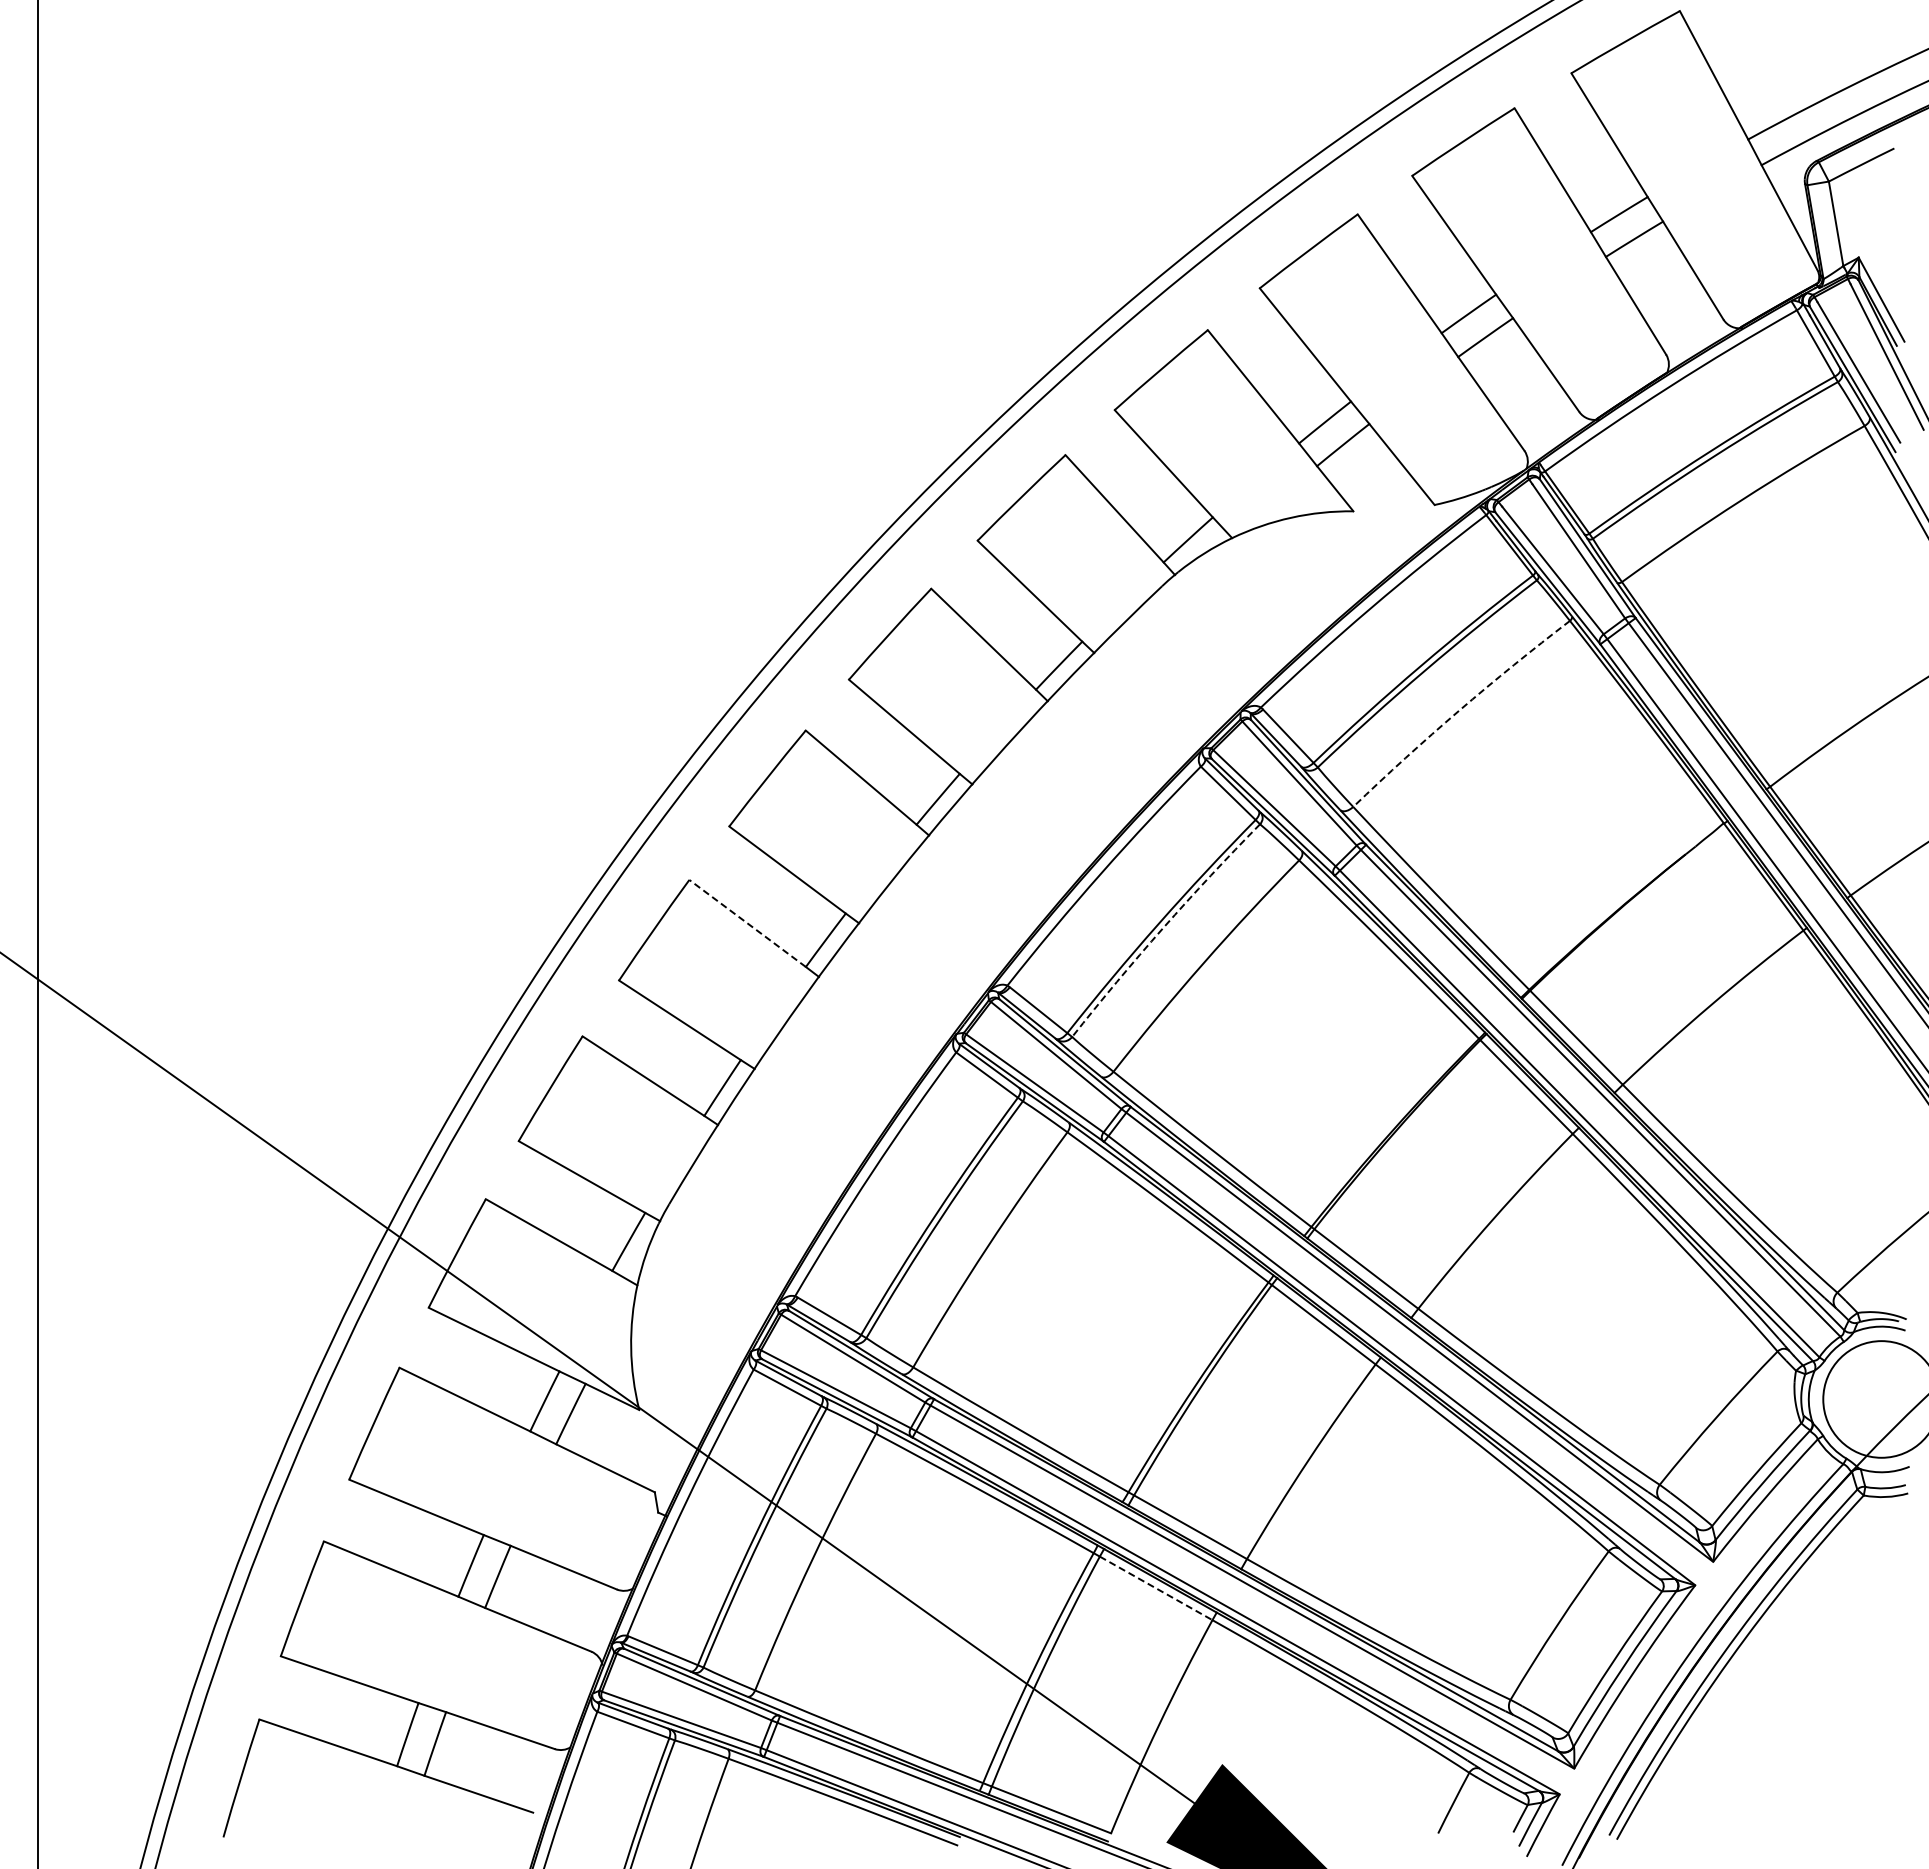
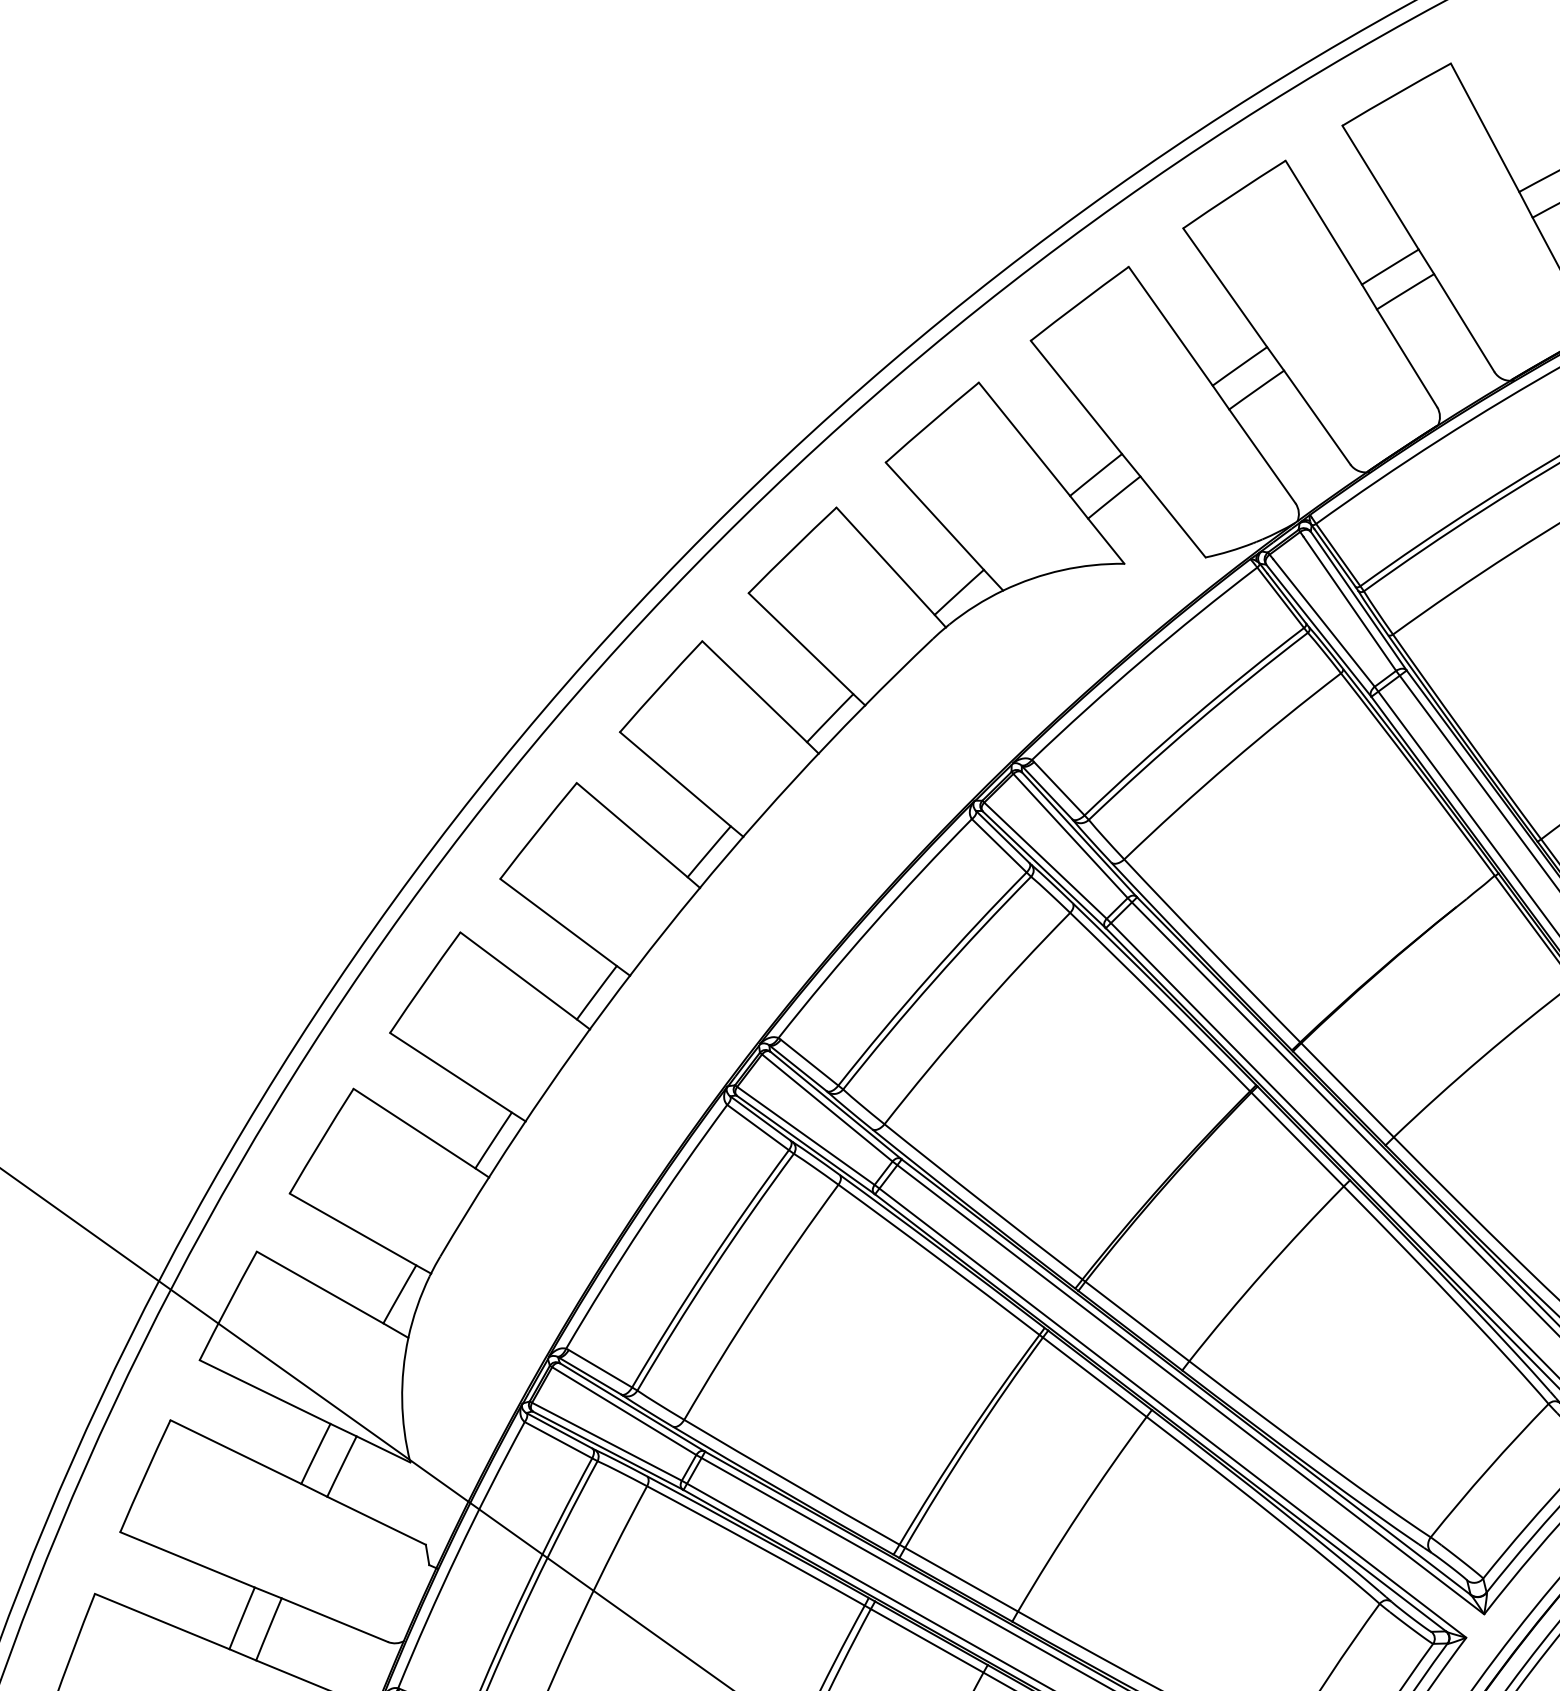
arc: (1459, 710) -> (1230, 762), dashed -> solid
line: (747, 923) -> (518, 975), dashed -> solid
arc: (1163, 928) -> (934, 980), dashed -> solid
line: (1156, 1588) -> (927, 1640), dashed -> solid

